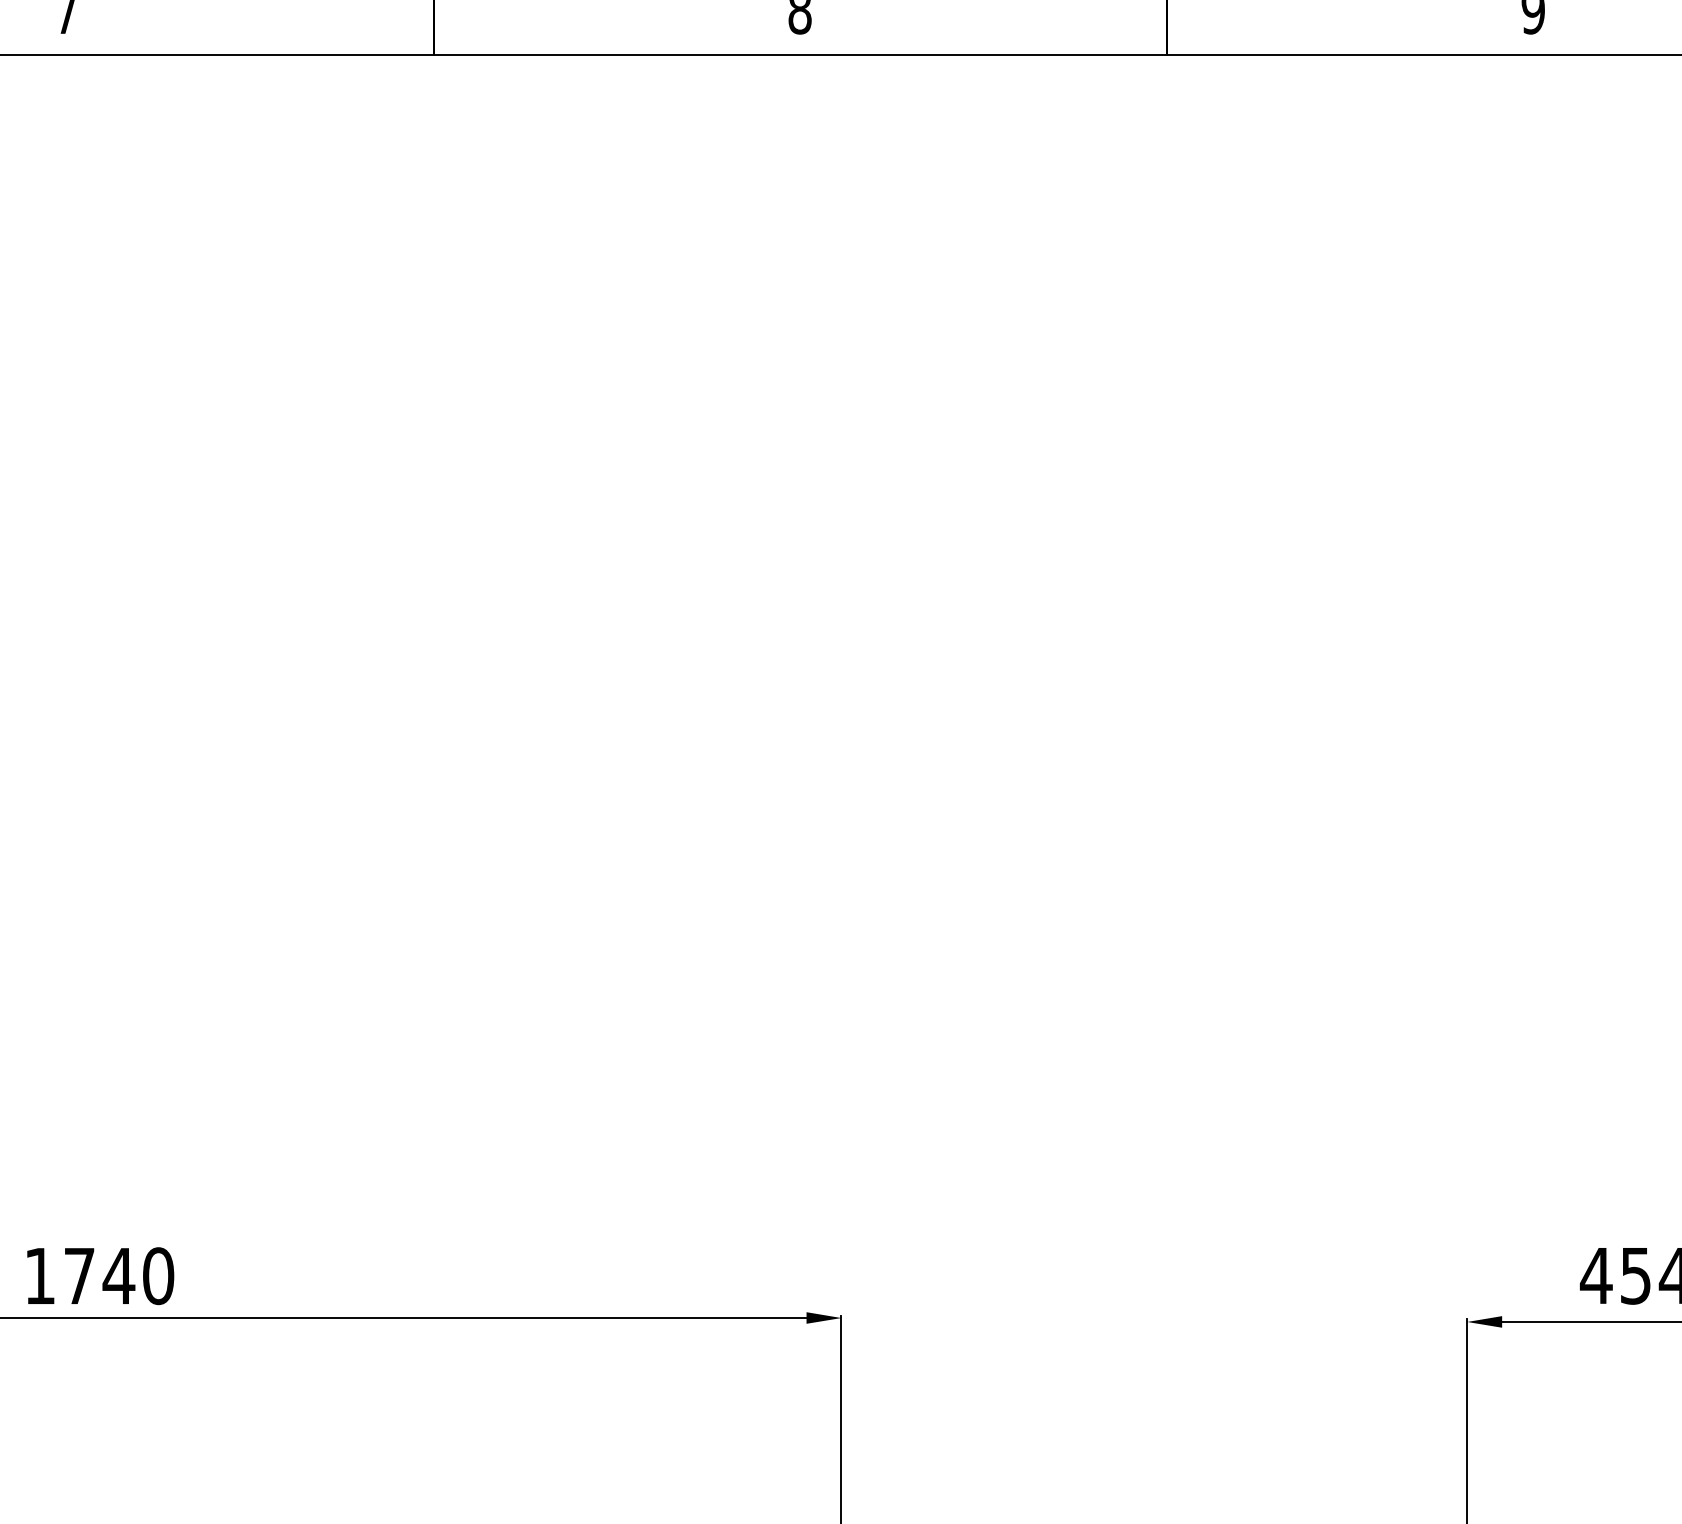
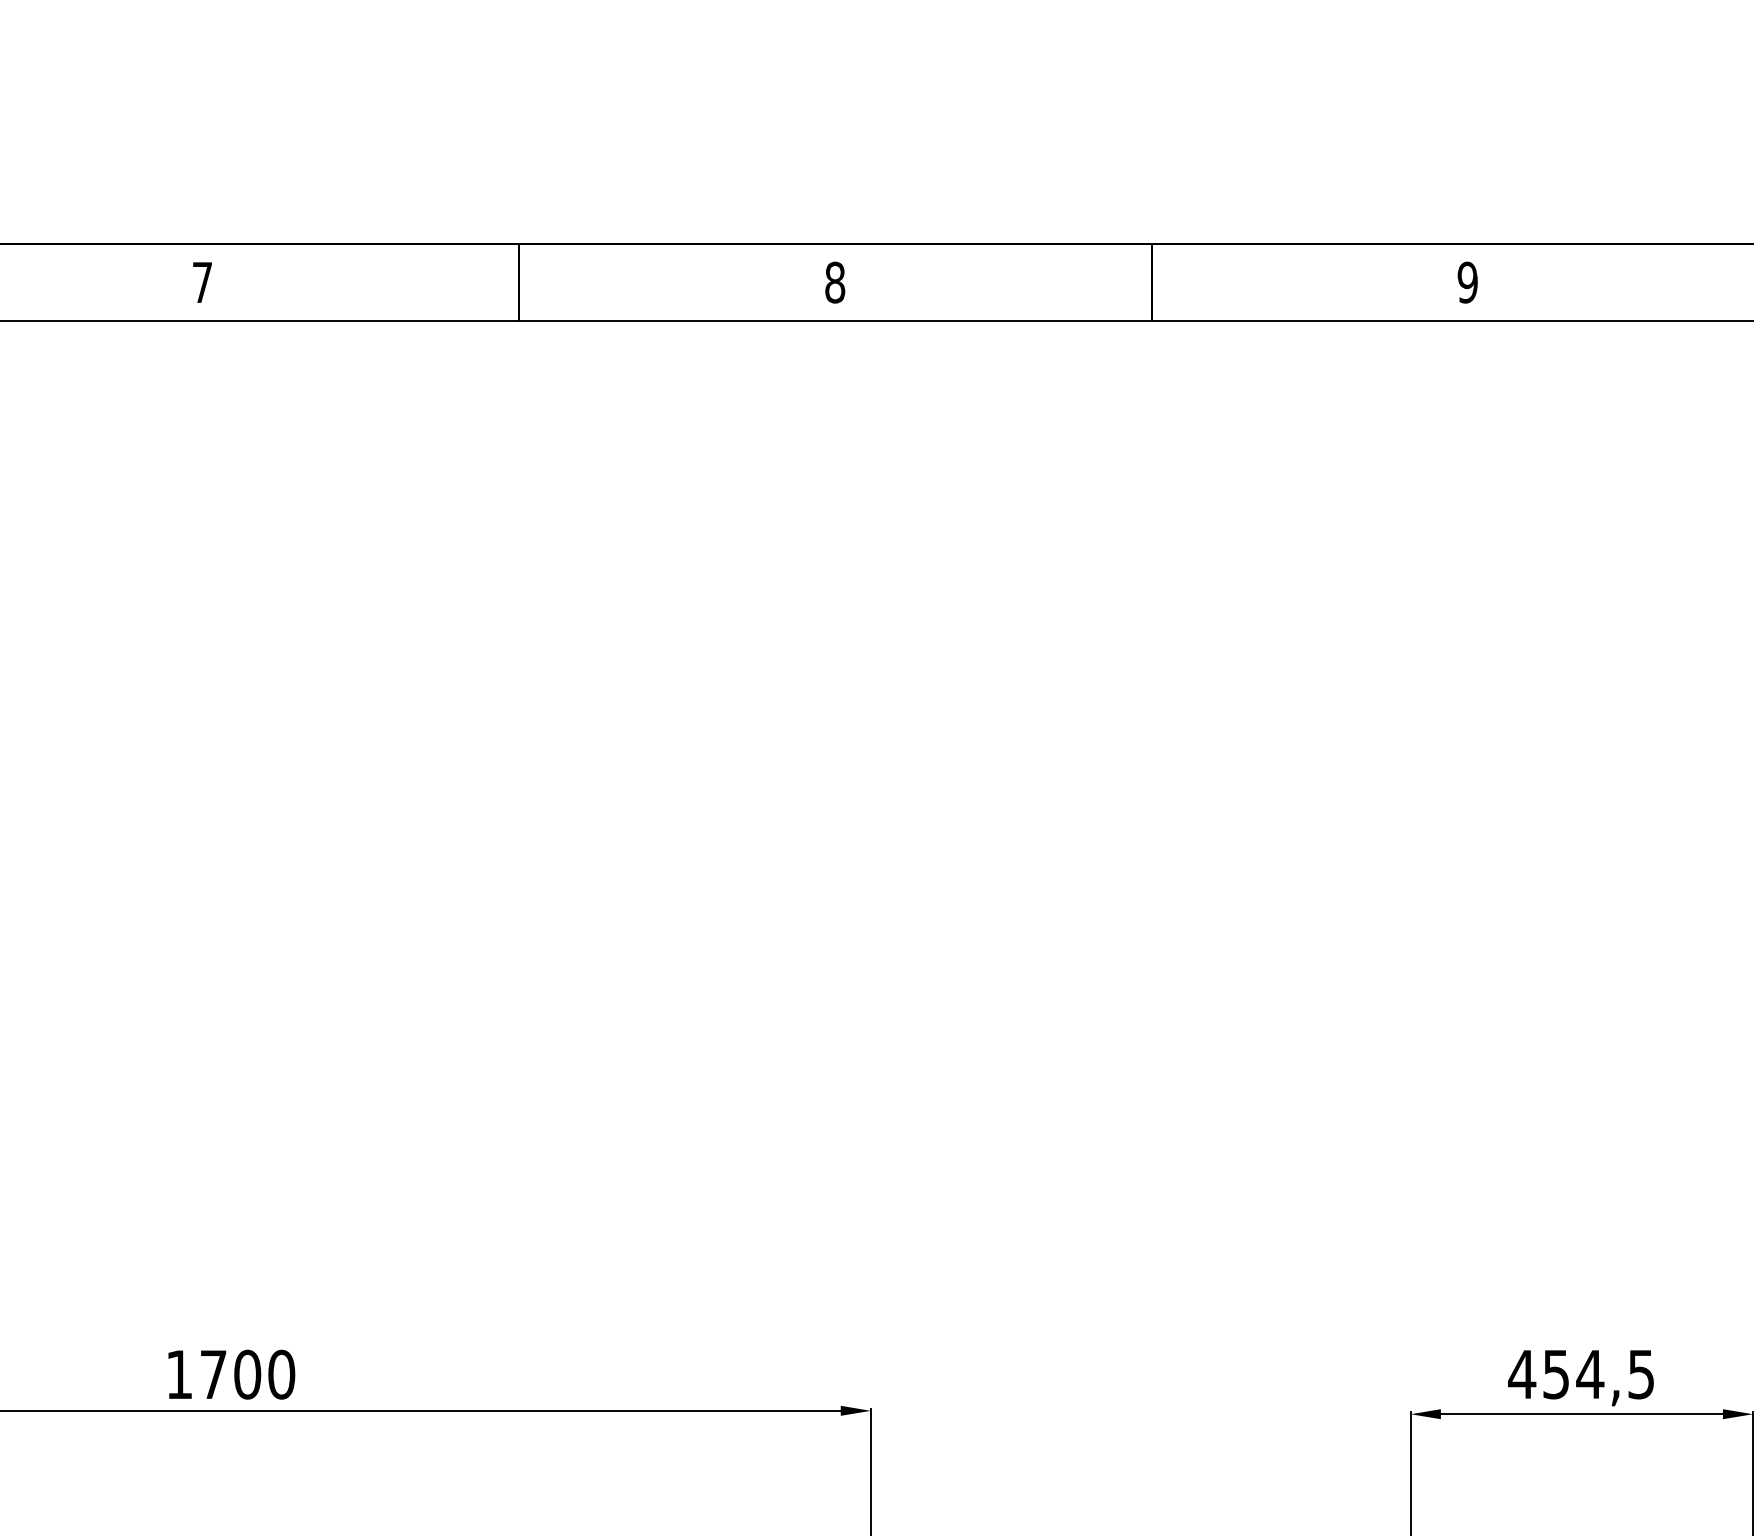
text: (118, 1275) -> (247, 1374), 1740 -> 1700

